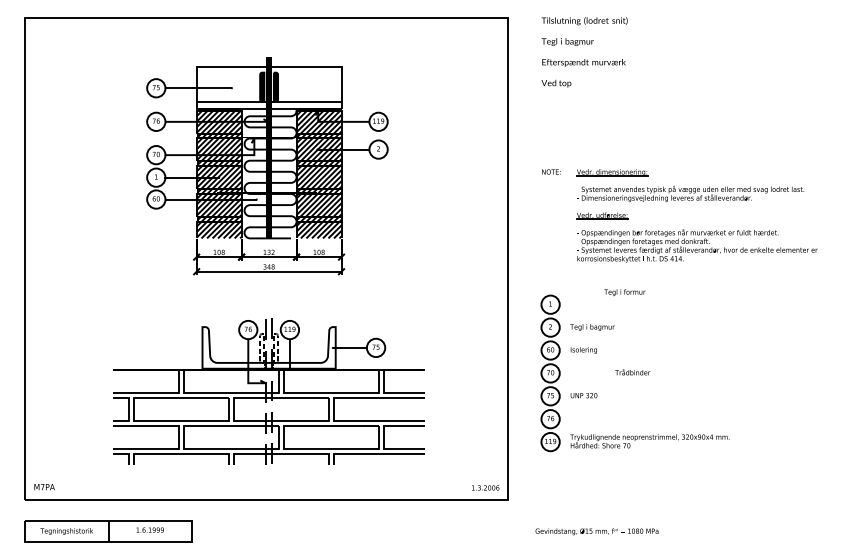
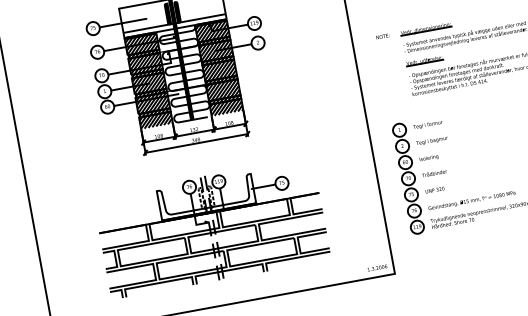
text: (624, 292) -> (427, 124), moved
text: (632, 372) -> (434, 173), moved
text: (596, 531) -> (471, 200), moved

